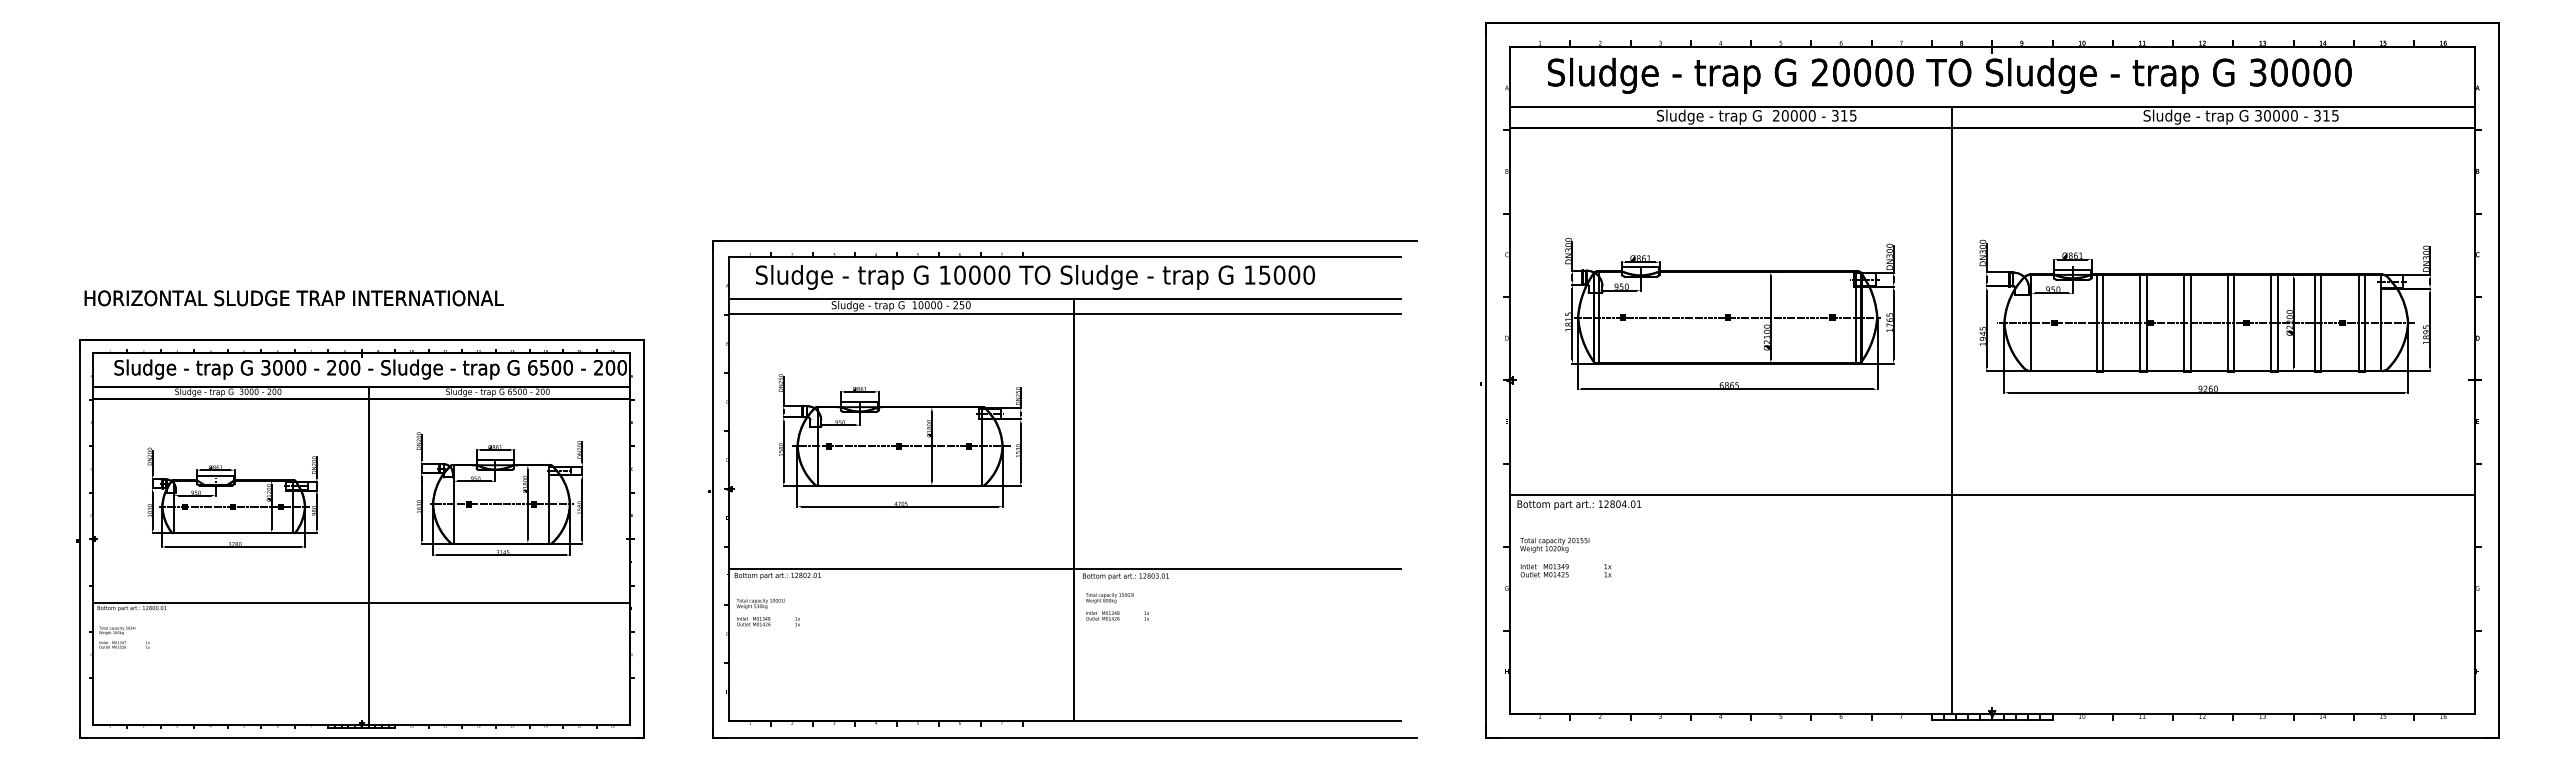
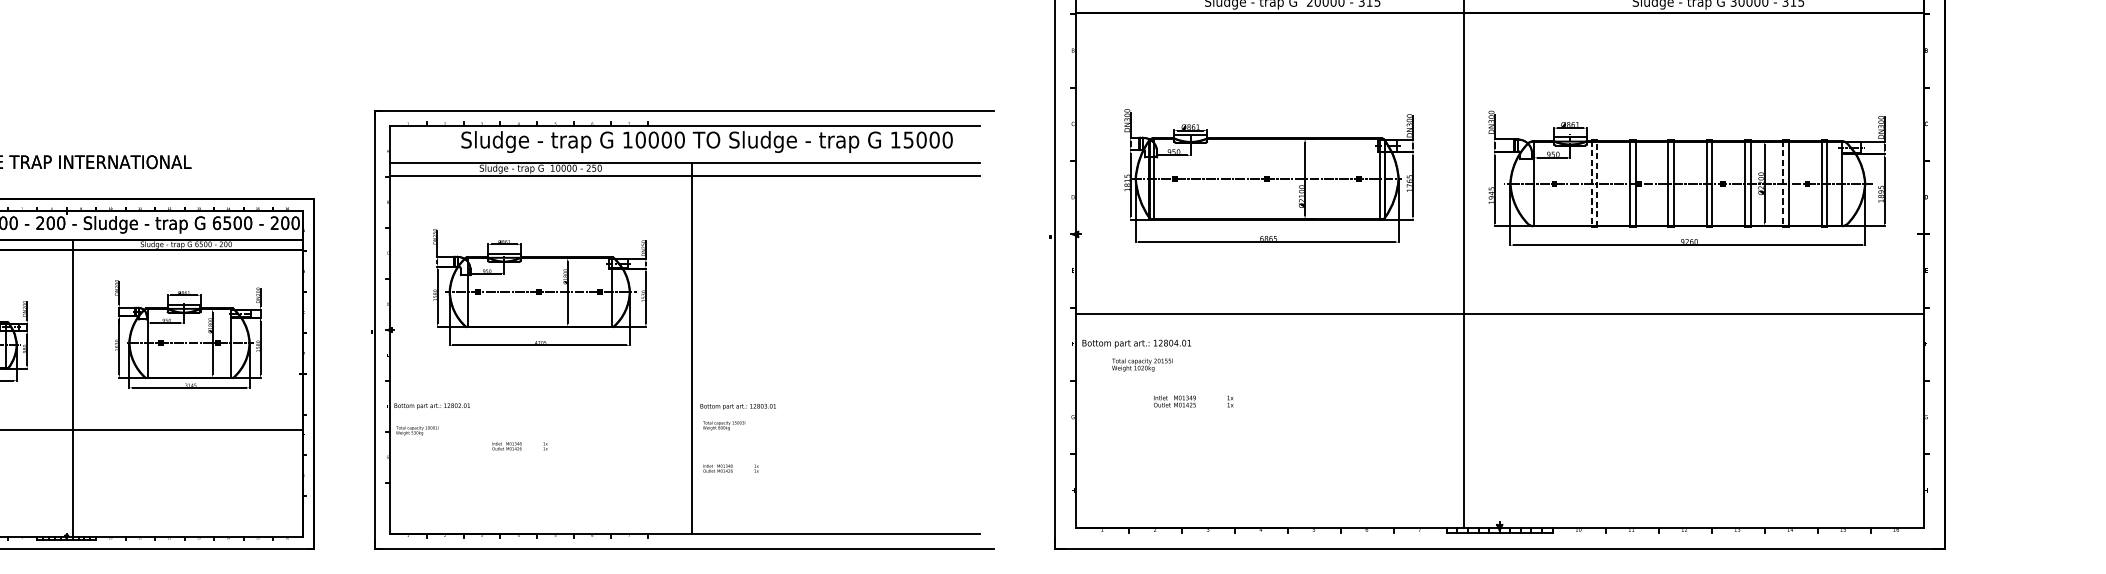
text: (1035, 277) -> (707, 142), moved
line: (2103, 322) -> (1597, 183), solid -> dashed
line: (2096, 323) -> (1591, 184), solid -> dashed
line: (2314, 323) -> (1782, 184), solid -> dashed
line: (1991, 494) -> (1499, 313), moved
text: (1554, 544) -> (1142, 364), moved
line: (1064, 568) -> (684, 399), removed
text: (1565, 570) -> (1193, 401), moved
text: (1117, 615) -> (730, 468), moved
text: (768, 621) -> (519, 446), moved

